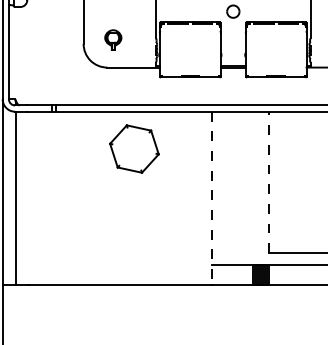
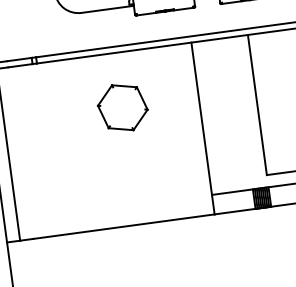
part: (134, 148) -> (122, 107), moved
line: (269, 182) -> (257, 105), dashed -> solid
line: (212, 198) -> (203, 128), dashed -> solid

